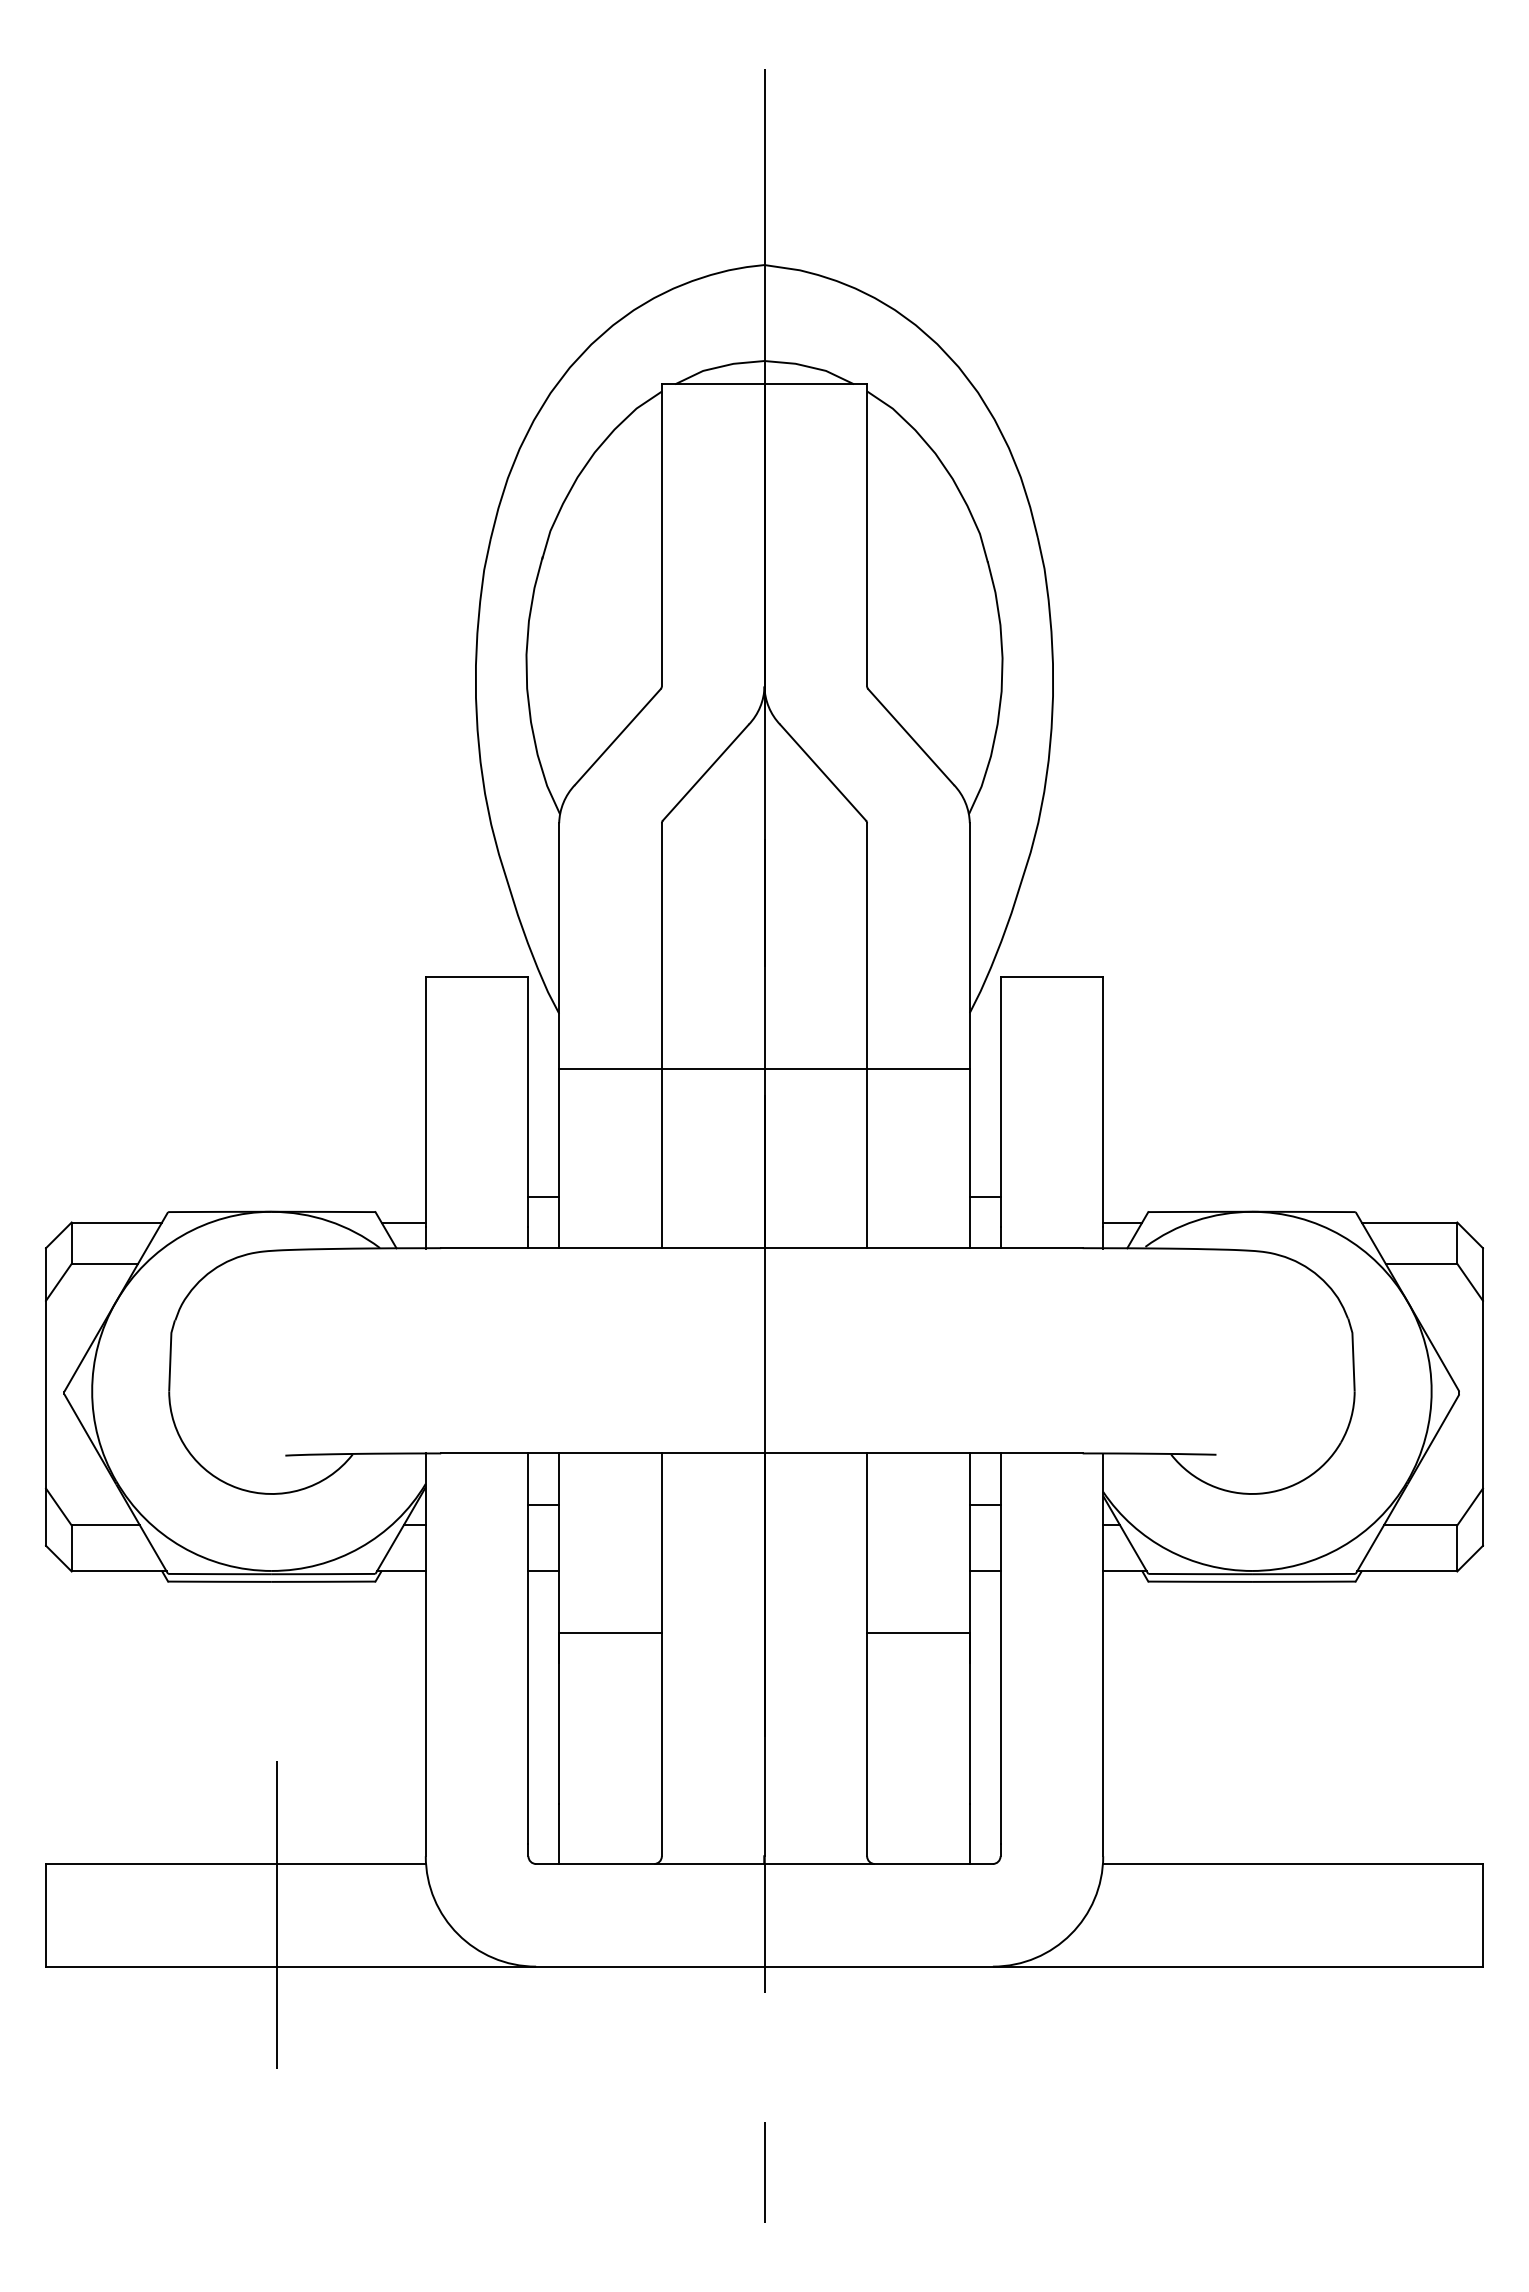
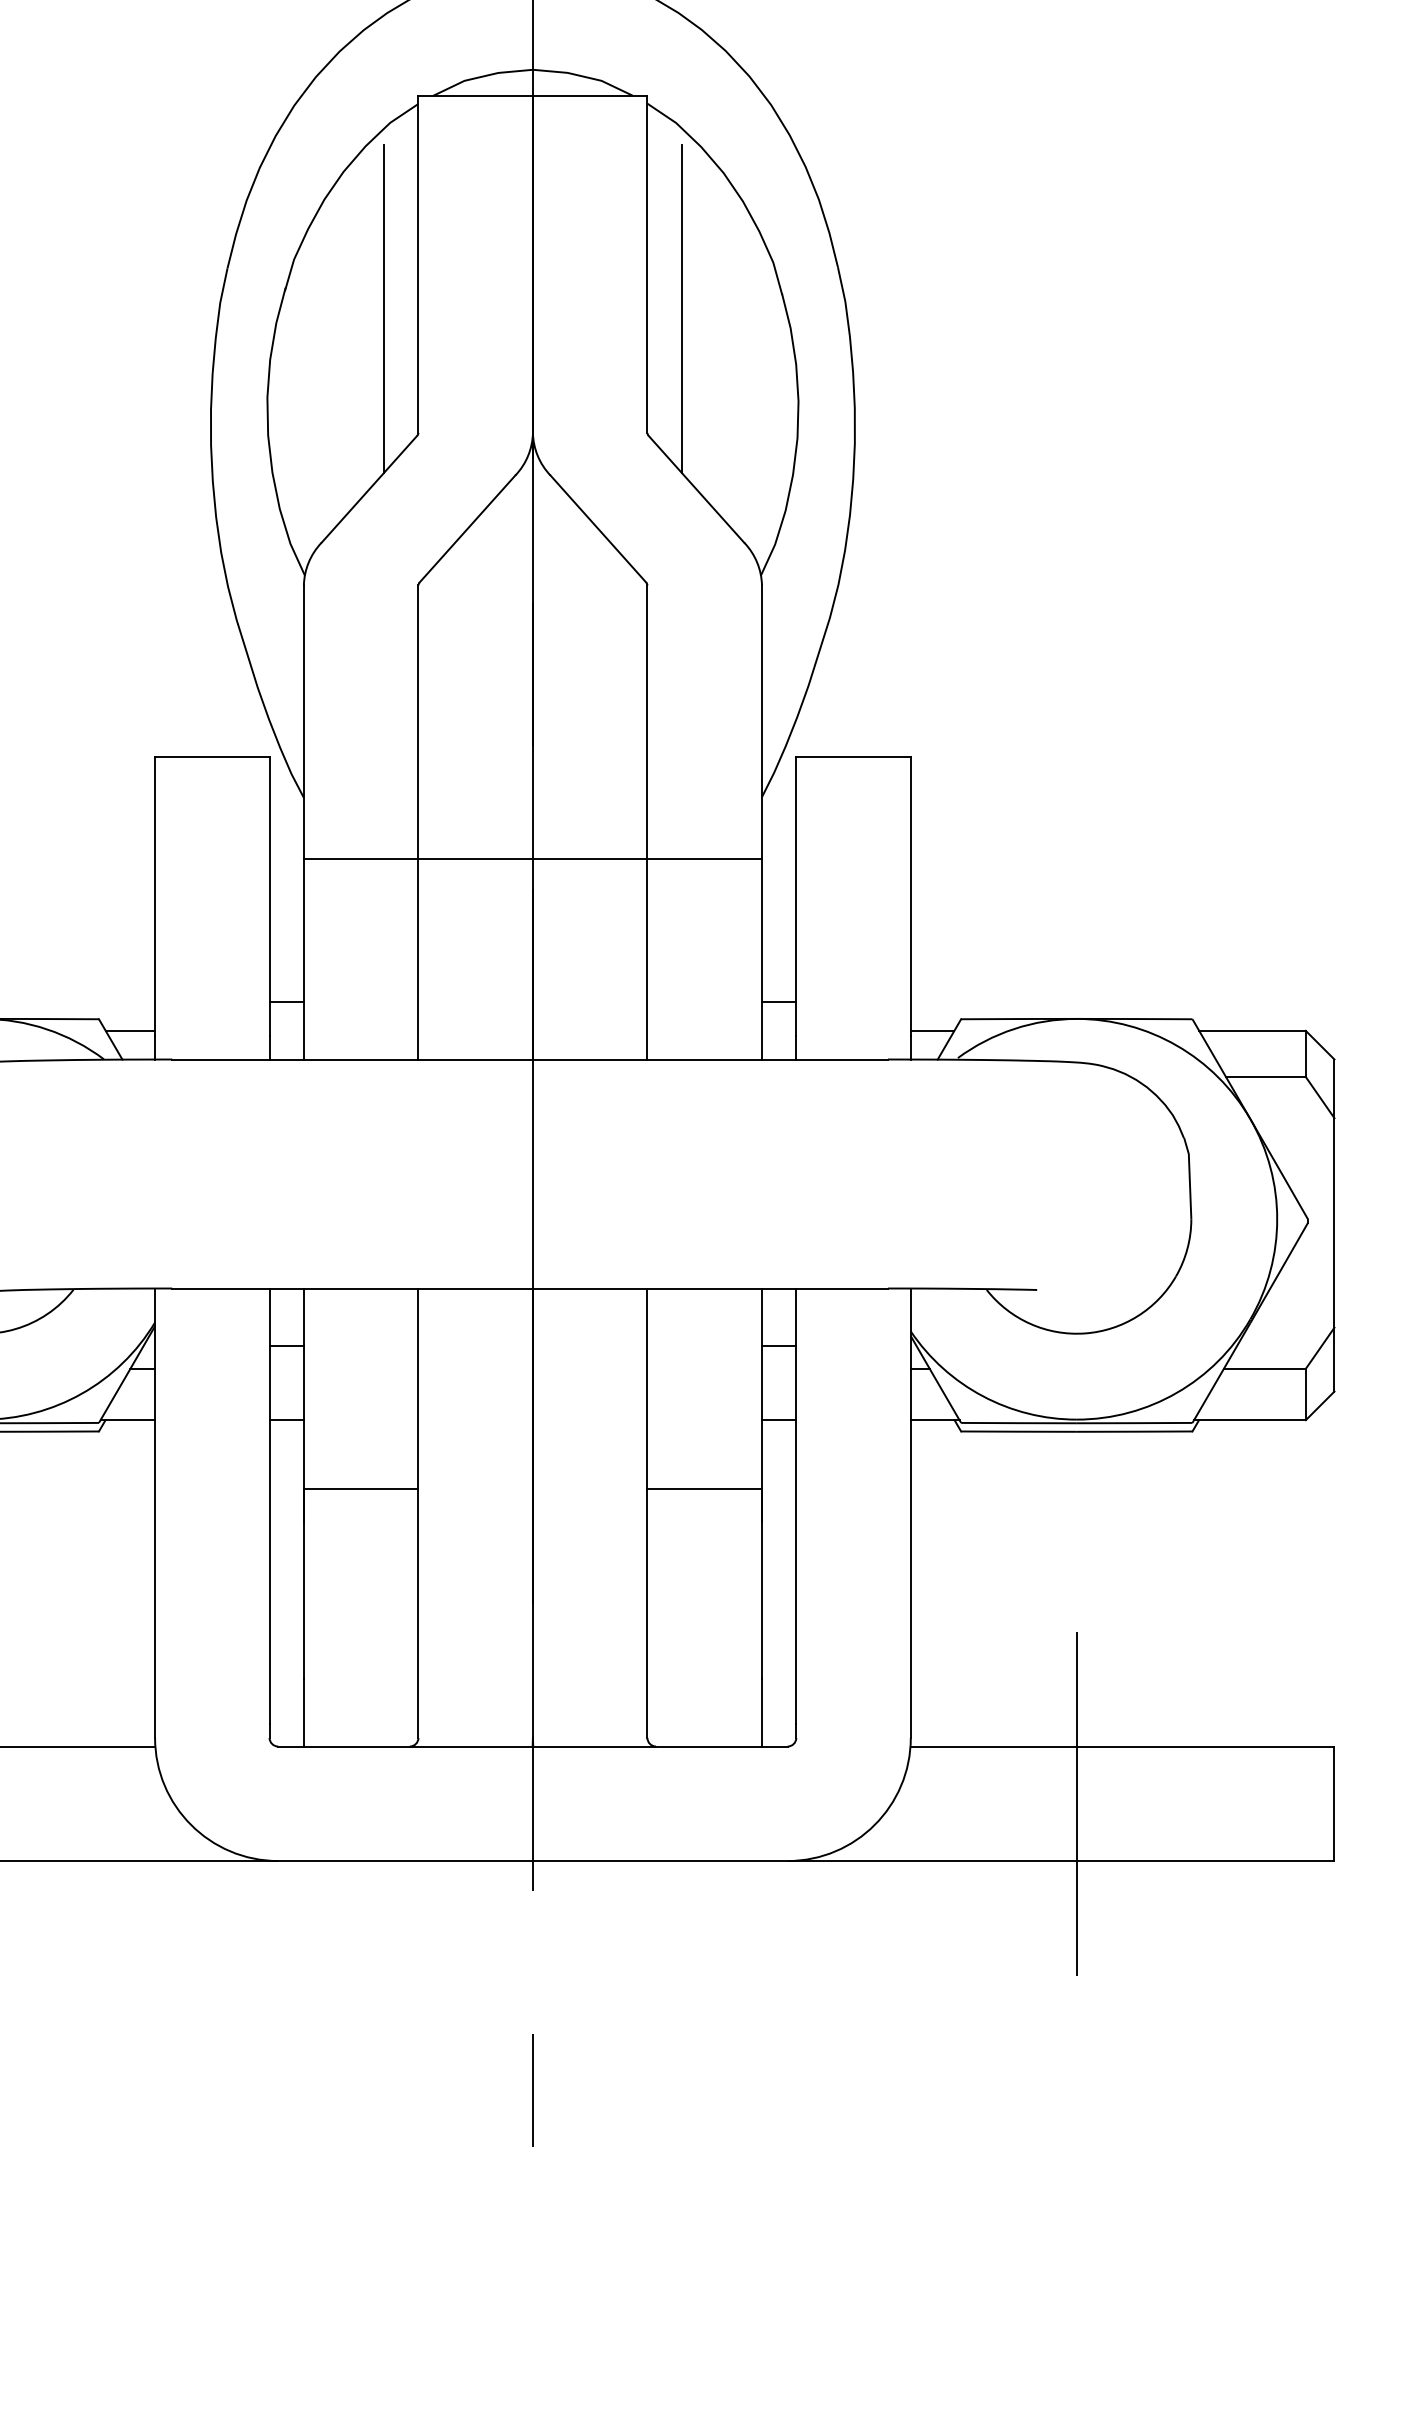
line: (631, 575) -> (384, 309), added
line: (897, 575) -> (681, 309), added
line: (1252, 1915) -> (1077, 1803), added

